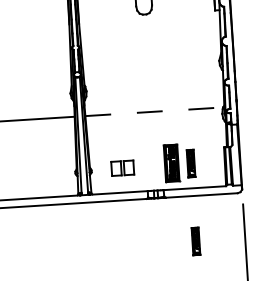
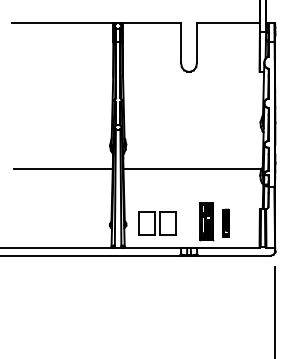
line: (155, 112) -> (193, 169), dashed -> solid
part: (122, 168) -> (157, 223), size x1.67
part: (195, 240) -> (225, 300), removed

